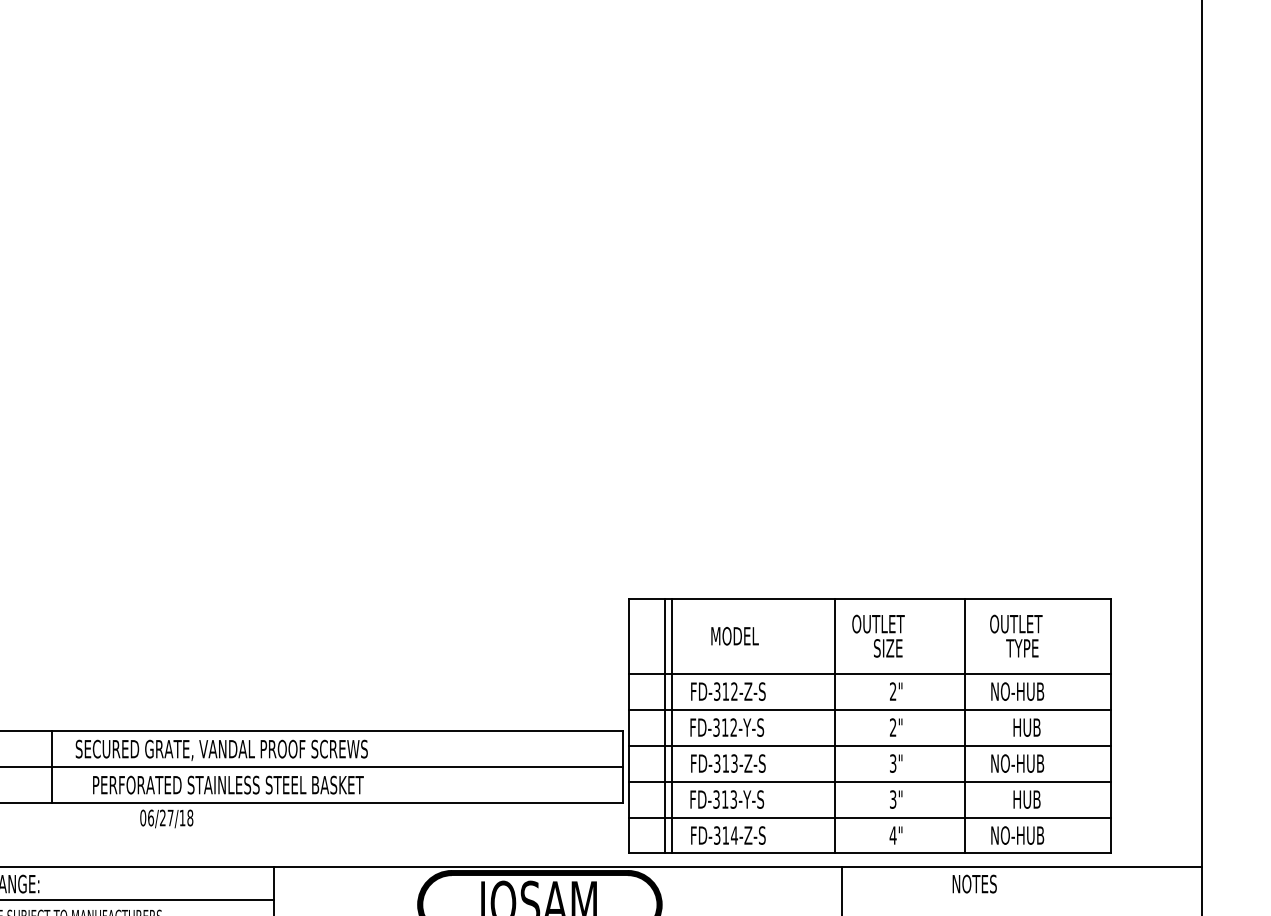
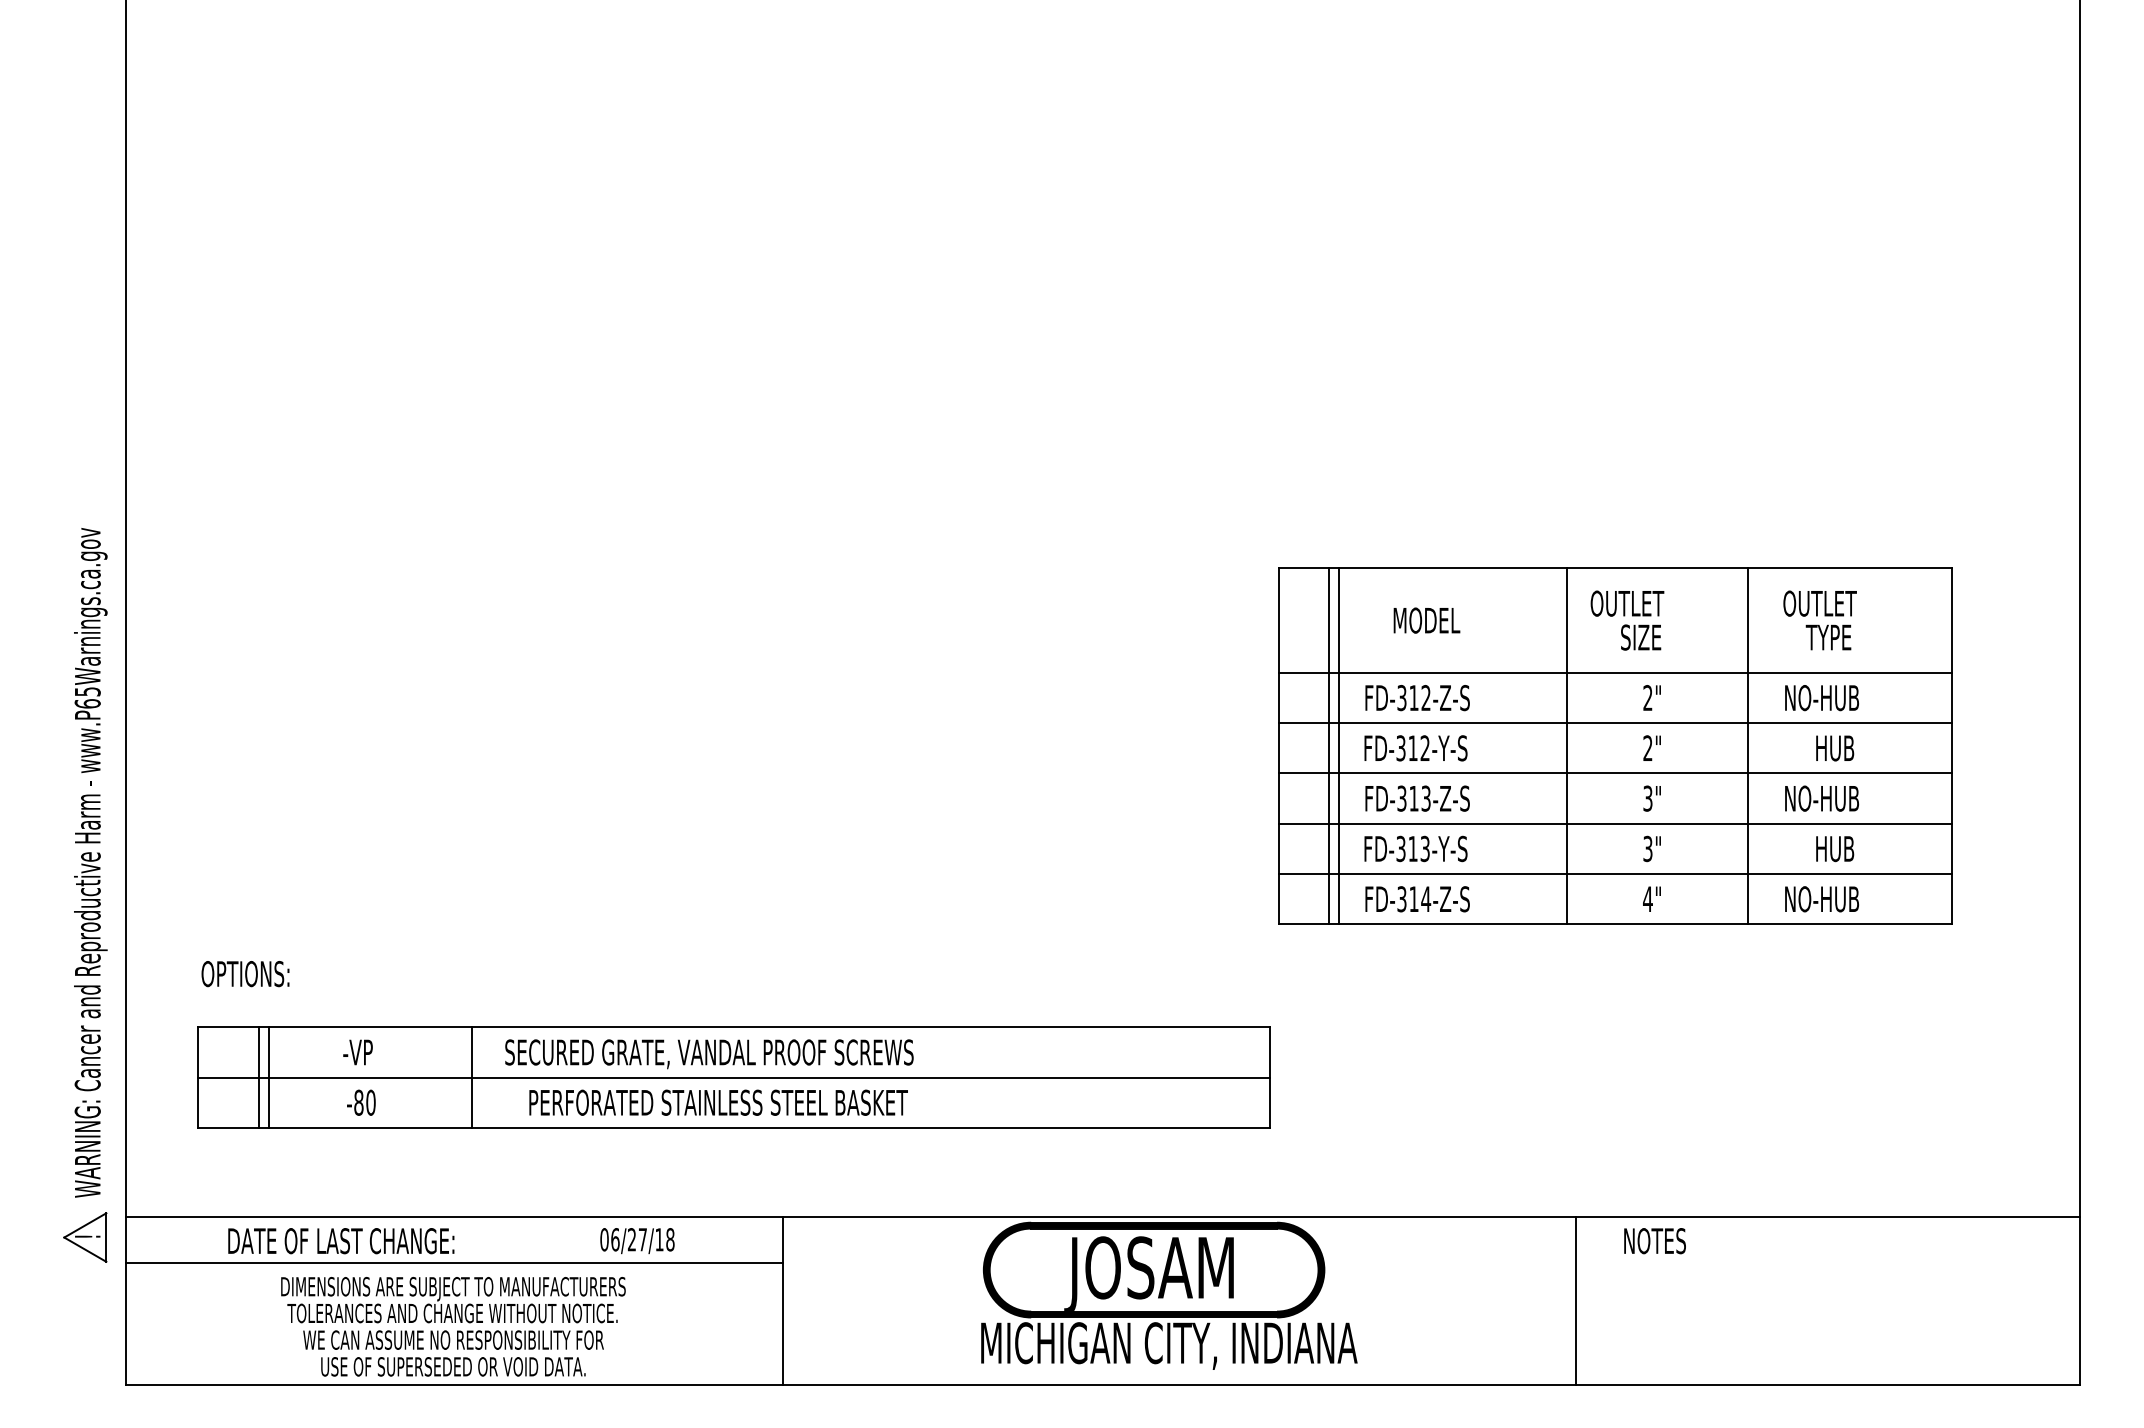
part: (869, 725) -> (1615, 745), moved
text: (166, 819) -> (637, 1241), moved
text: (974, 884) -> (1654, 1241), moved

